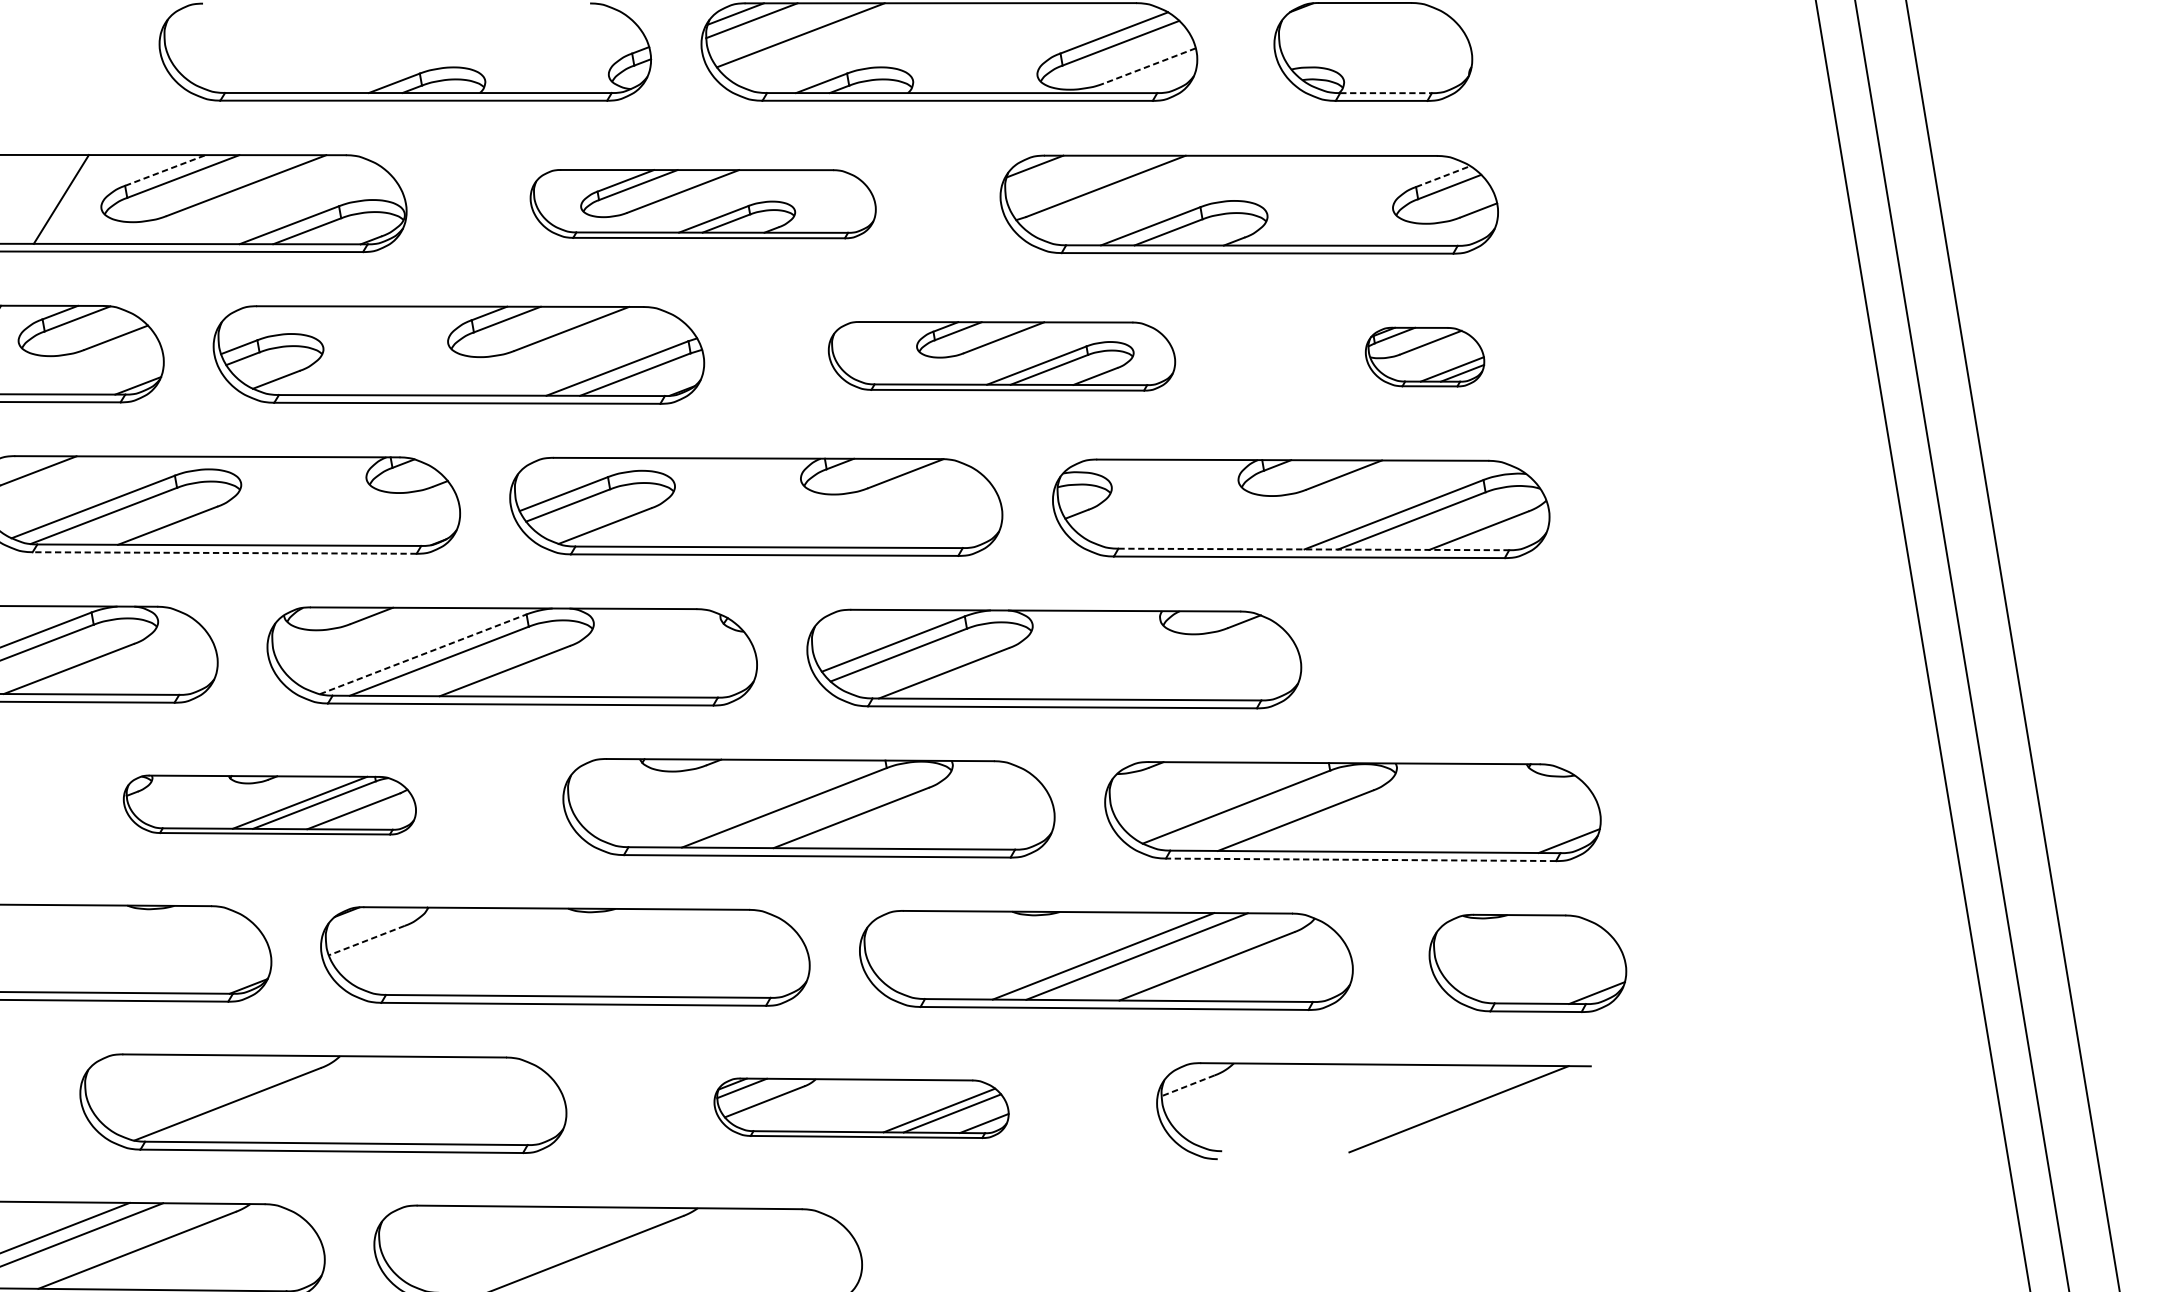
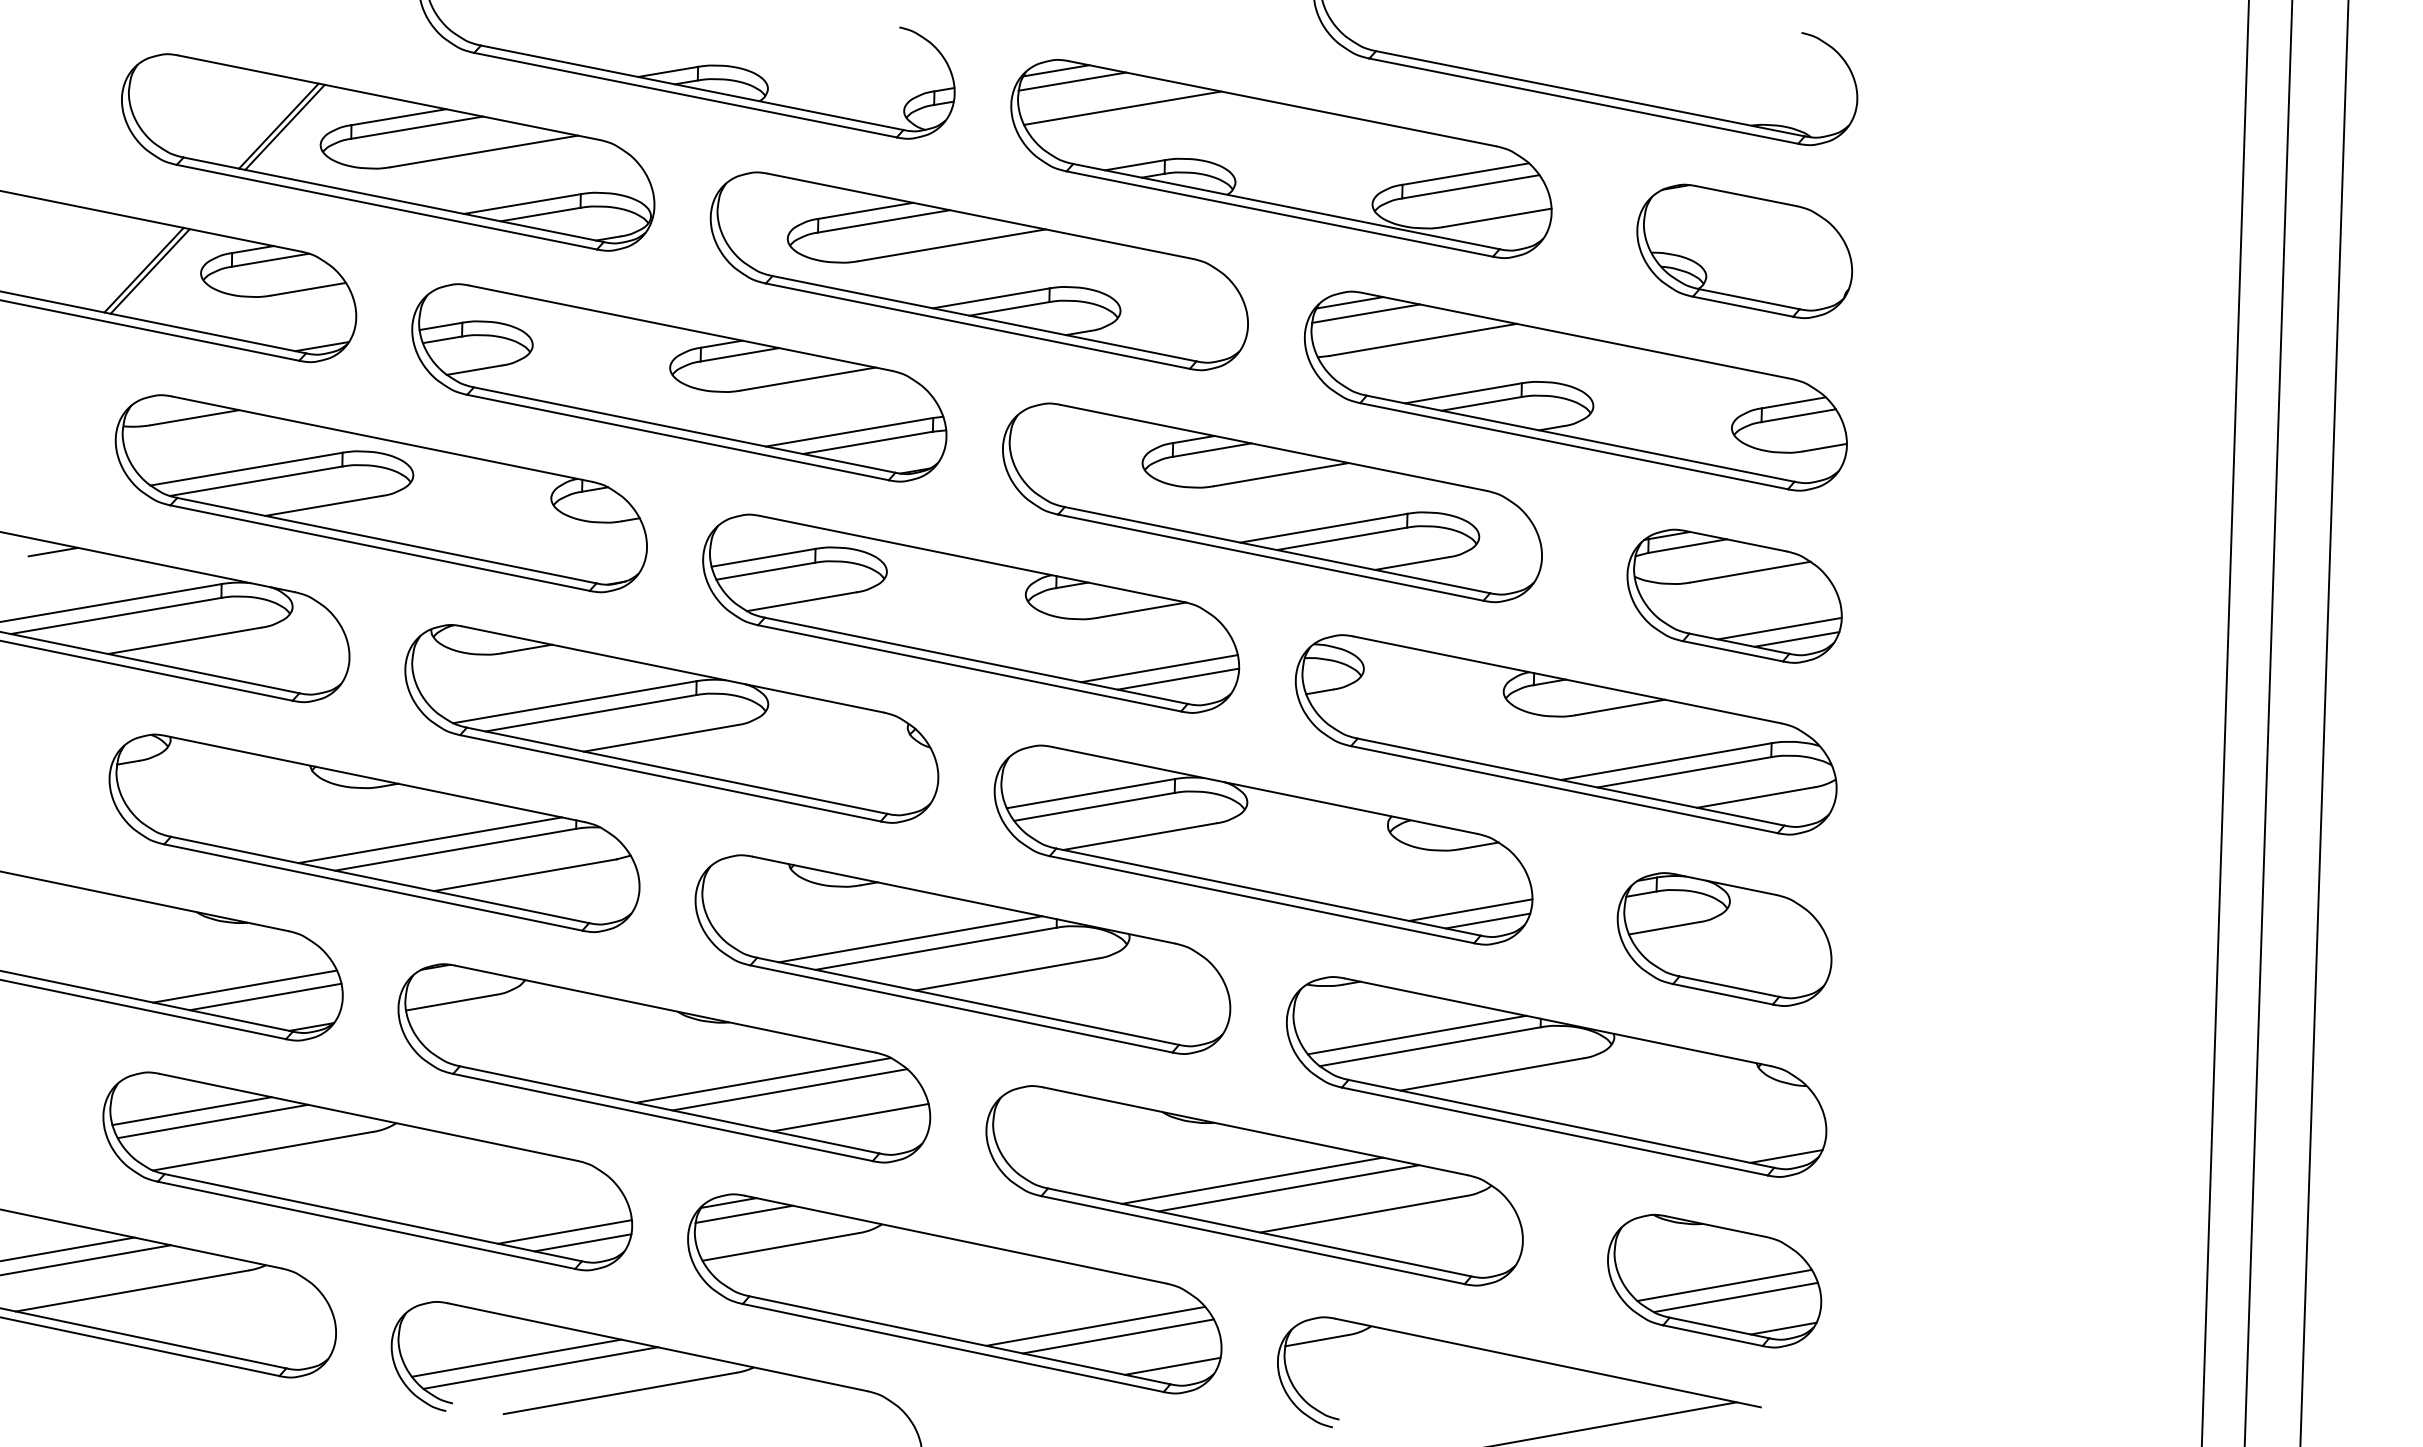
line: (1149, 65) -> (1497, 217), dashed -> solid
line: (1386, 93) -> (1750, 299), dashed -> solid
line: (165, 170) -> (399, 117), dashed -> solid
line: (1051, 173) -> (1366, 313), added
line: (1443, 176) -> (1794, 402), dashed -> solid
line: (66, 198) -> (284, 126), added
part: (702, 204) -> (978, 271), size x1.43
part: (1001, 355) -> (1272, 502), size x1.43
part: (1424, 356) -> (1734, 595), size x1.67
line: (931, 521) -> (1159, 668), added
line: (950, 527) -> (1178, 678), added
line: (1314, 549) -> (1571, 782), dashed -> solid
line: (225, 553) -> (380, 548), dashed -> solid
line: (423, 654) -> (575, 702), dashed -> solid
part: (1476, 661) -> (1724, 939), added
line: (1247, 679) -> (1470, 909), added
line: (1264, 685) -> (1487, 920), added
line: (1222, 798) -> (1416, 1034), added
line: (760, 804) -> (910, 939), added
part: (269, 805) -> (374, 833), size x1.67
line: (1360, 859) -> (1554, 1131), dashed -> solid
line: (366, 940) -> (450, 1002), dashed -> solid
line: (655, 954) -> (763, 1080), added
line: (680, 957) -> (789, 1089), added
line: (183, 962) -> (245, 986), added
line: (1537, 965) -> (1724, 1285), added
line: (202, 967) -> (265, 996), added
line: (738, 971) -> (850, 1117), added
line: (1549, 974) -> (1735, 1297), added
line: (157, 1081) -> (191, 1111), added
line: (1188, 1085) -> (1316, 1340), dashed -> solid
line: (177, 1087) -> (212, 1121), added
part: (861, 1107) -> (954, 1293), size x1.67
line: (507, 1121) -> (564, 1231), added
line: (524, 1128) -> (582, 1242), added
line: (487, 1241) -> (516, 1357), added
line: (509, 1245) -> (540, 1367), added

